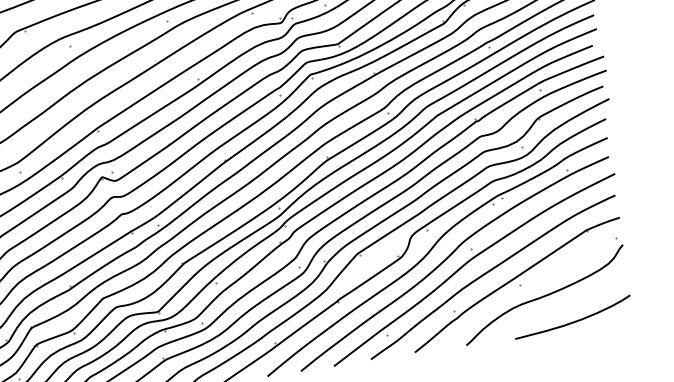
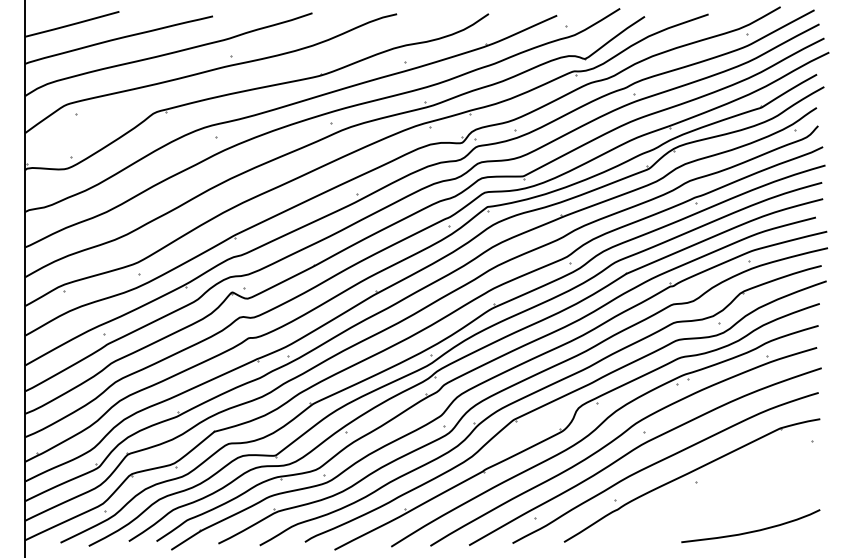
curve: (544, 295) -> (721, 496), removed

